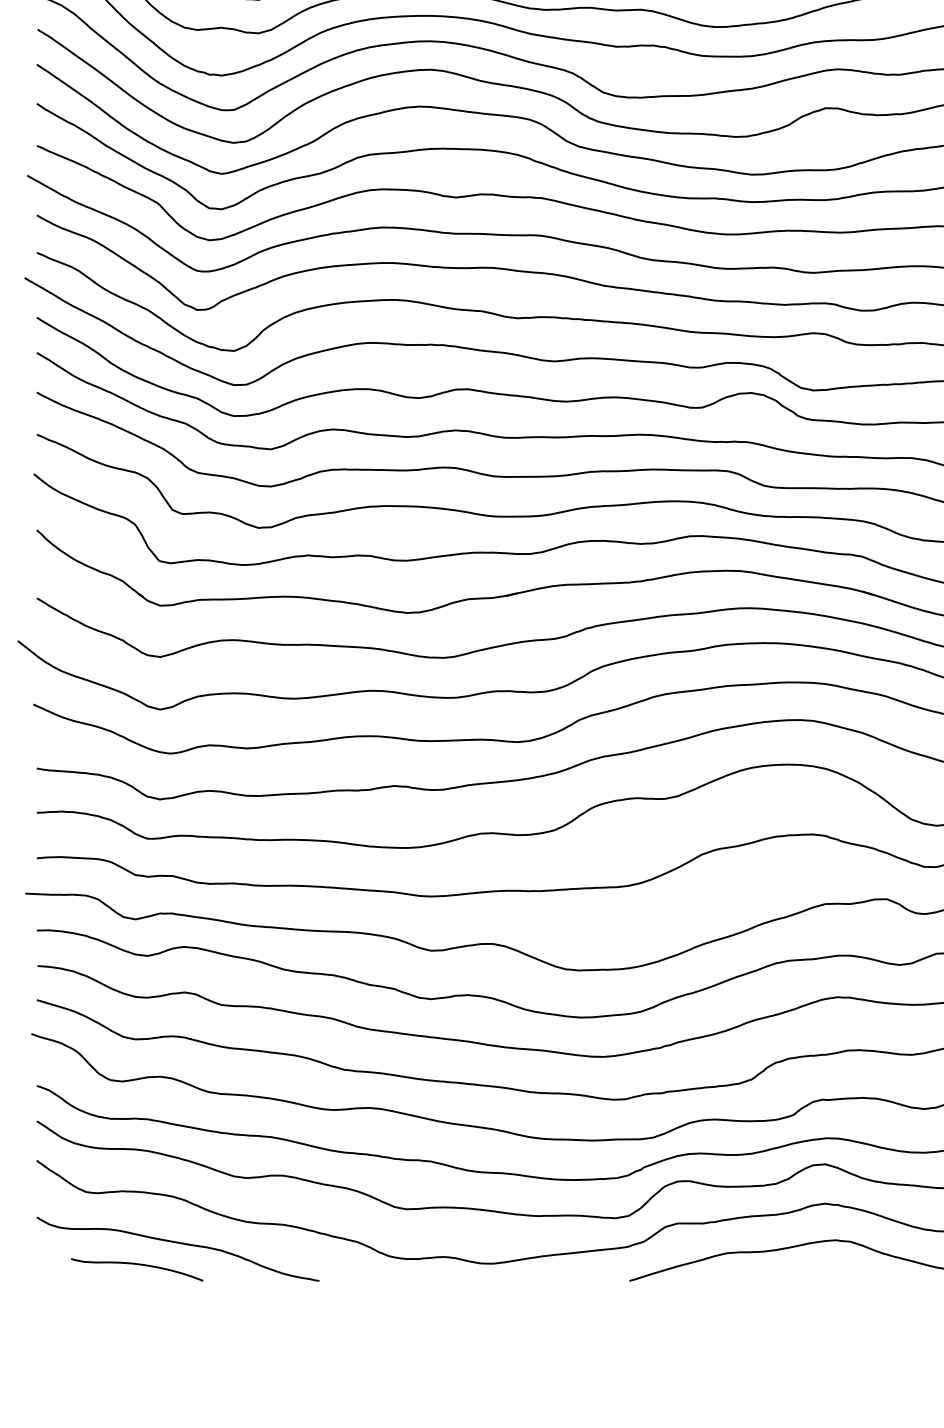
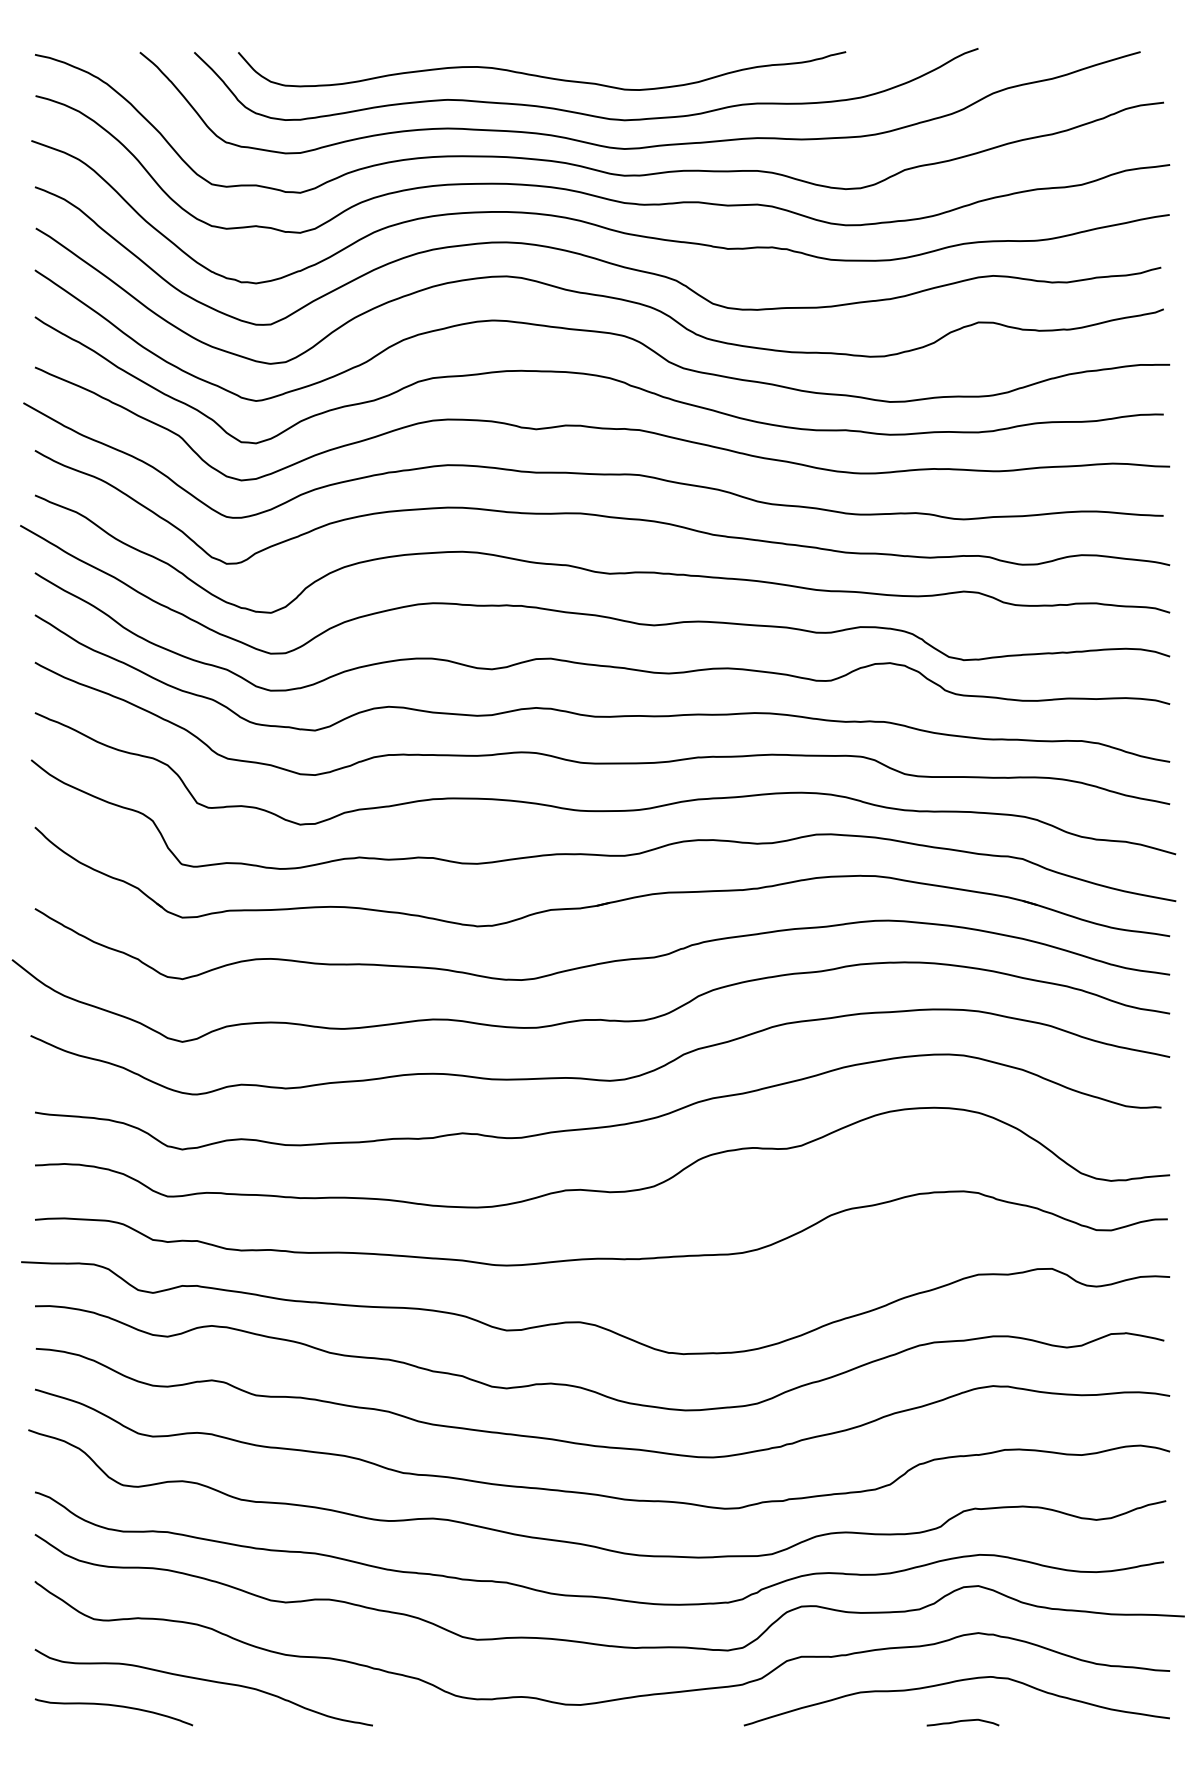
curve: (136, 1265) -> (113, 1706), moved
curve: (812, 1277) -> (962, 1721), added

